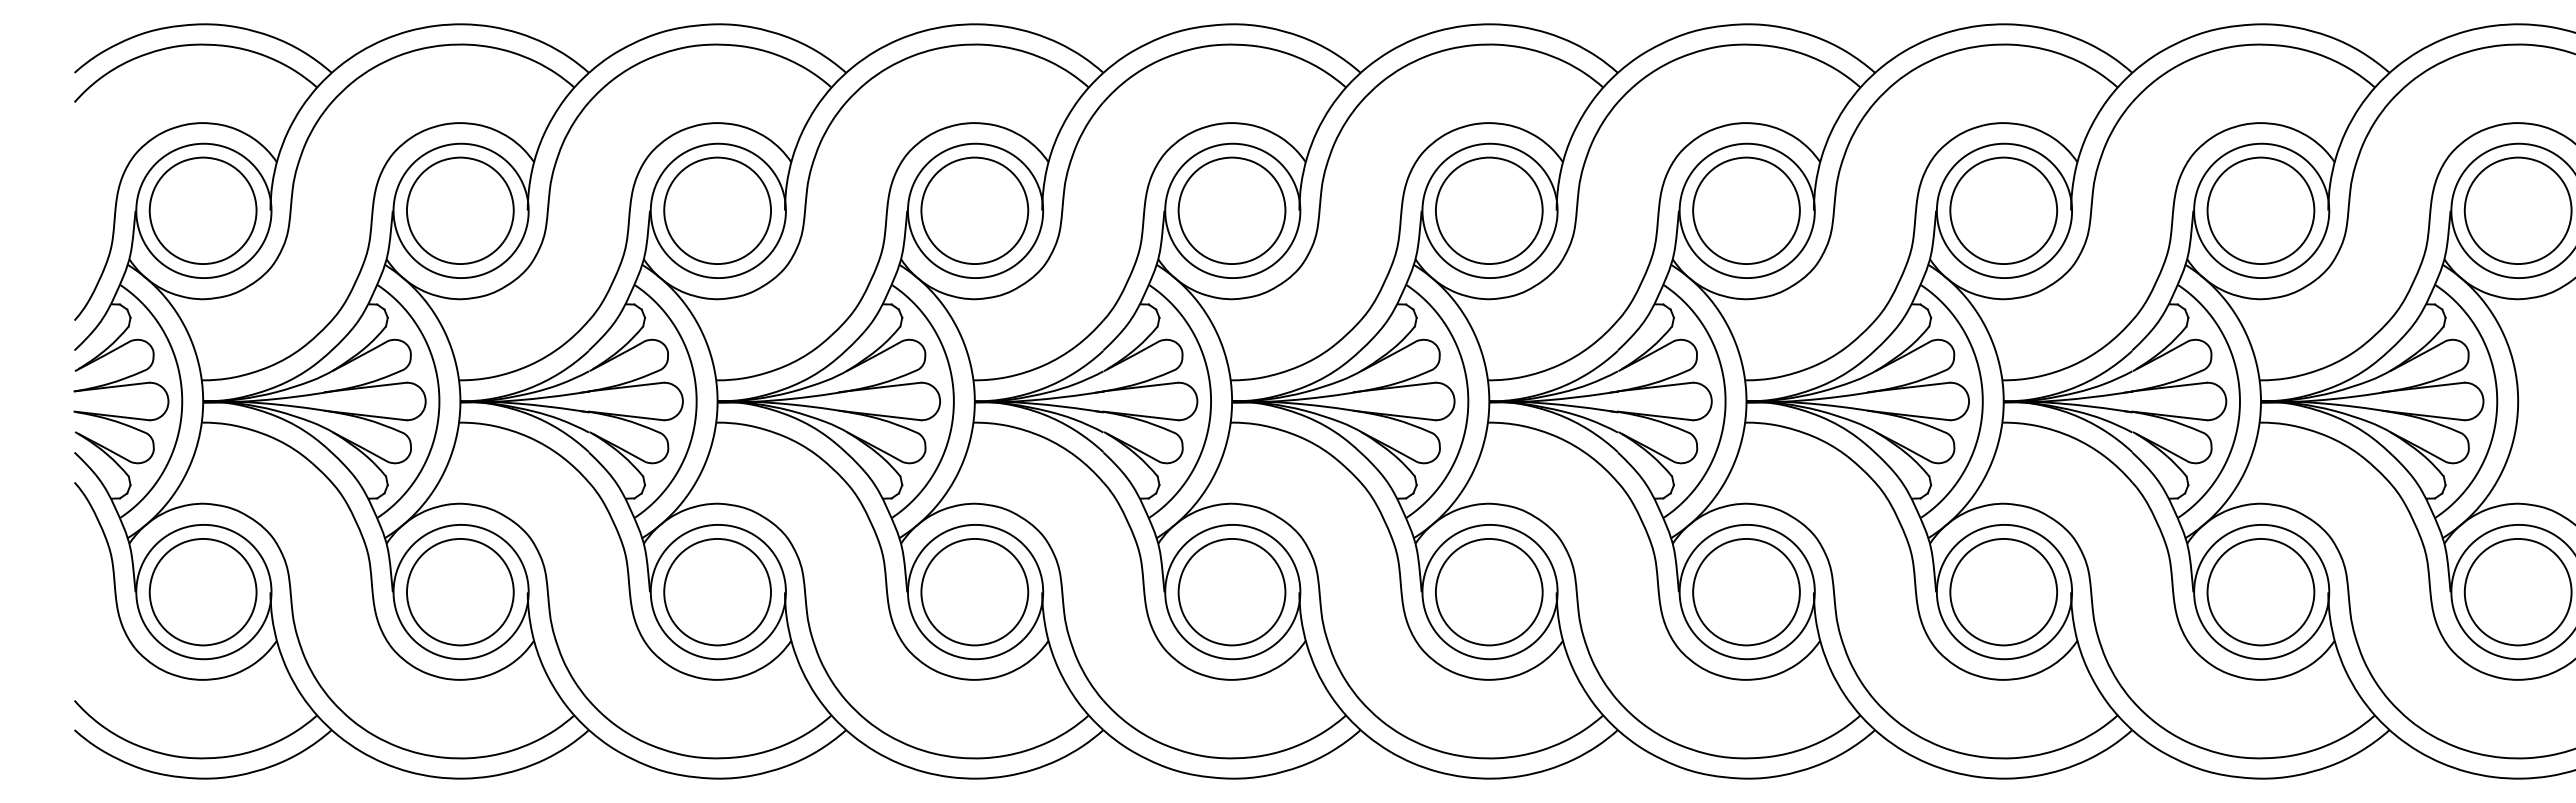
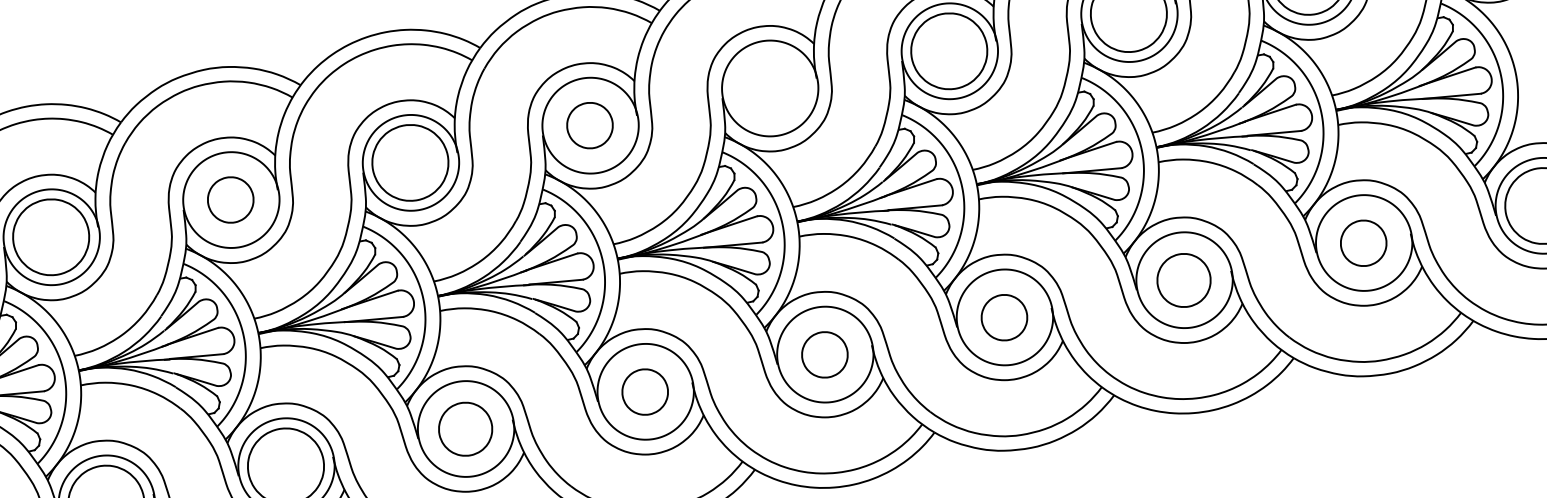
part: (717, 210) -> (230, 199), size x0.6
part: (1231, 210) -> (589, 125), size x0.6
part: (1489, 210) -> (769, 88), removed
part: (974, 592) -> (465, 429), size x0.7
part: (1231, 592) -> (644, 392), size x0.6
part: (1489, 592) -> (825, 355), size x0.6
part: (1746, 592) -> (1004, 317), size x0.6
part: (2003, 592) -> (1183, 280), size x0.7
part: (2260, 592) -> (1363, 243), size x0.6

